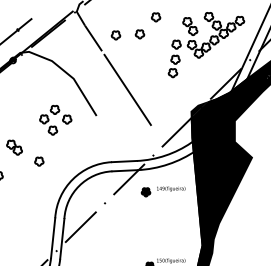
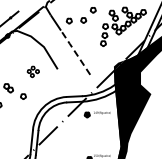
line: (127, 89) -> (76, 53), solid -> dashed
part: (56, 119) -> (33, 71), size x0.6

